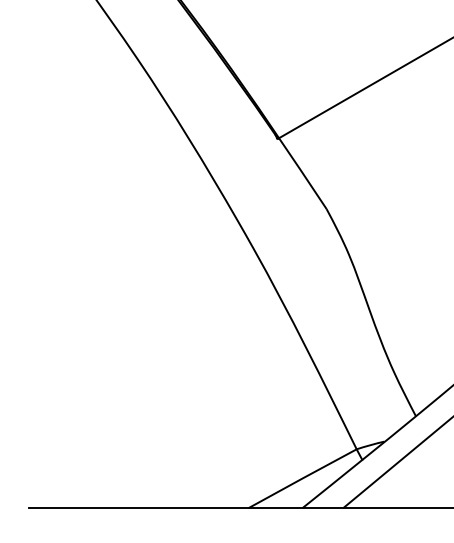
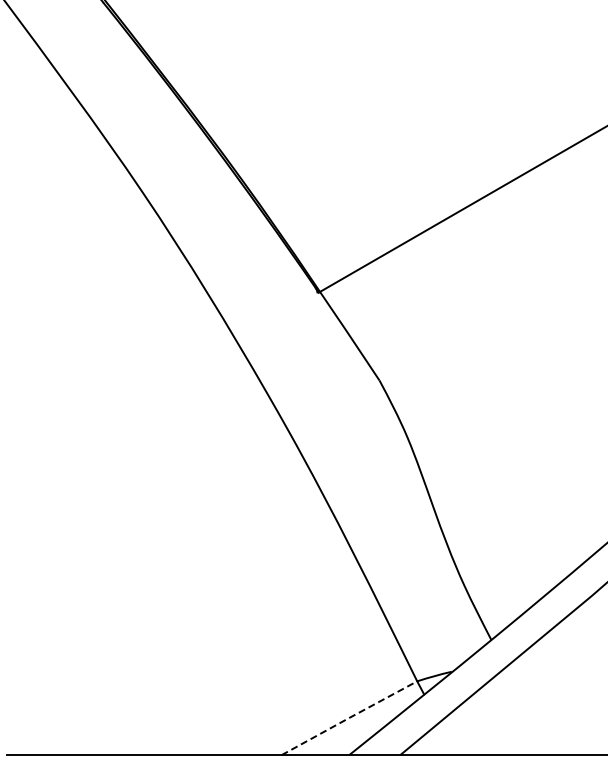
line: (302, 478) -> (349, 717), solid -> dashed

